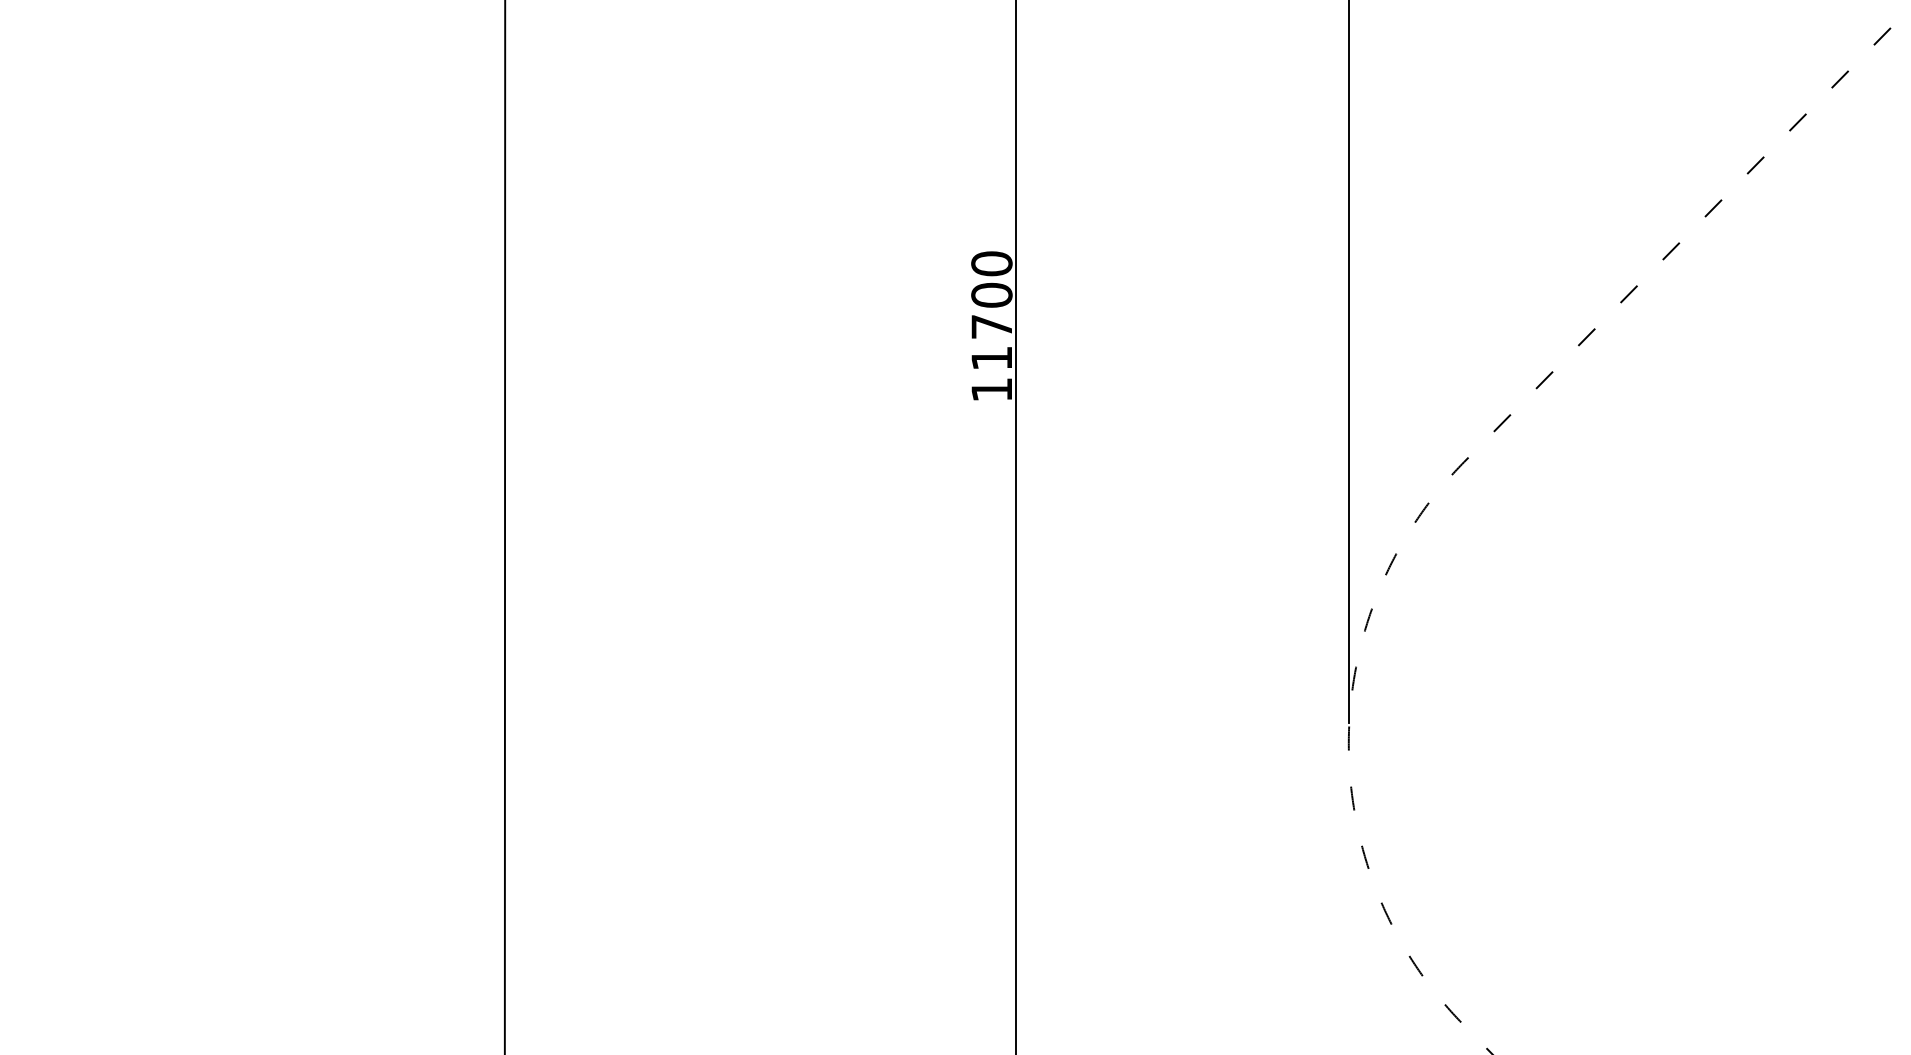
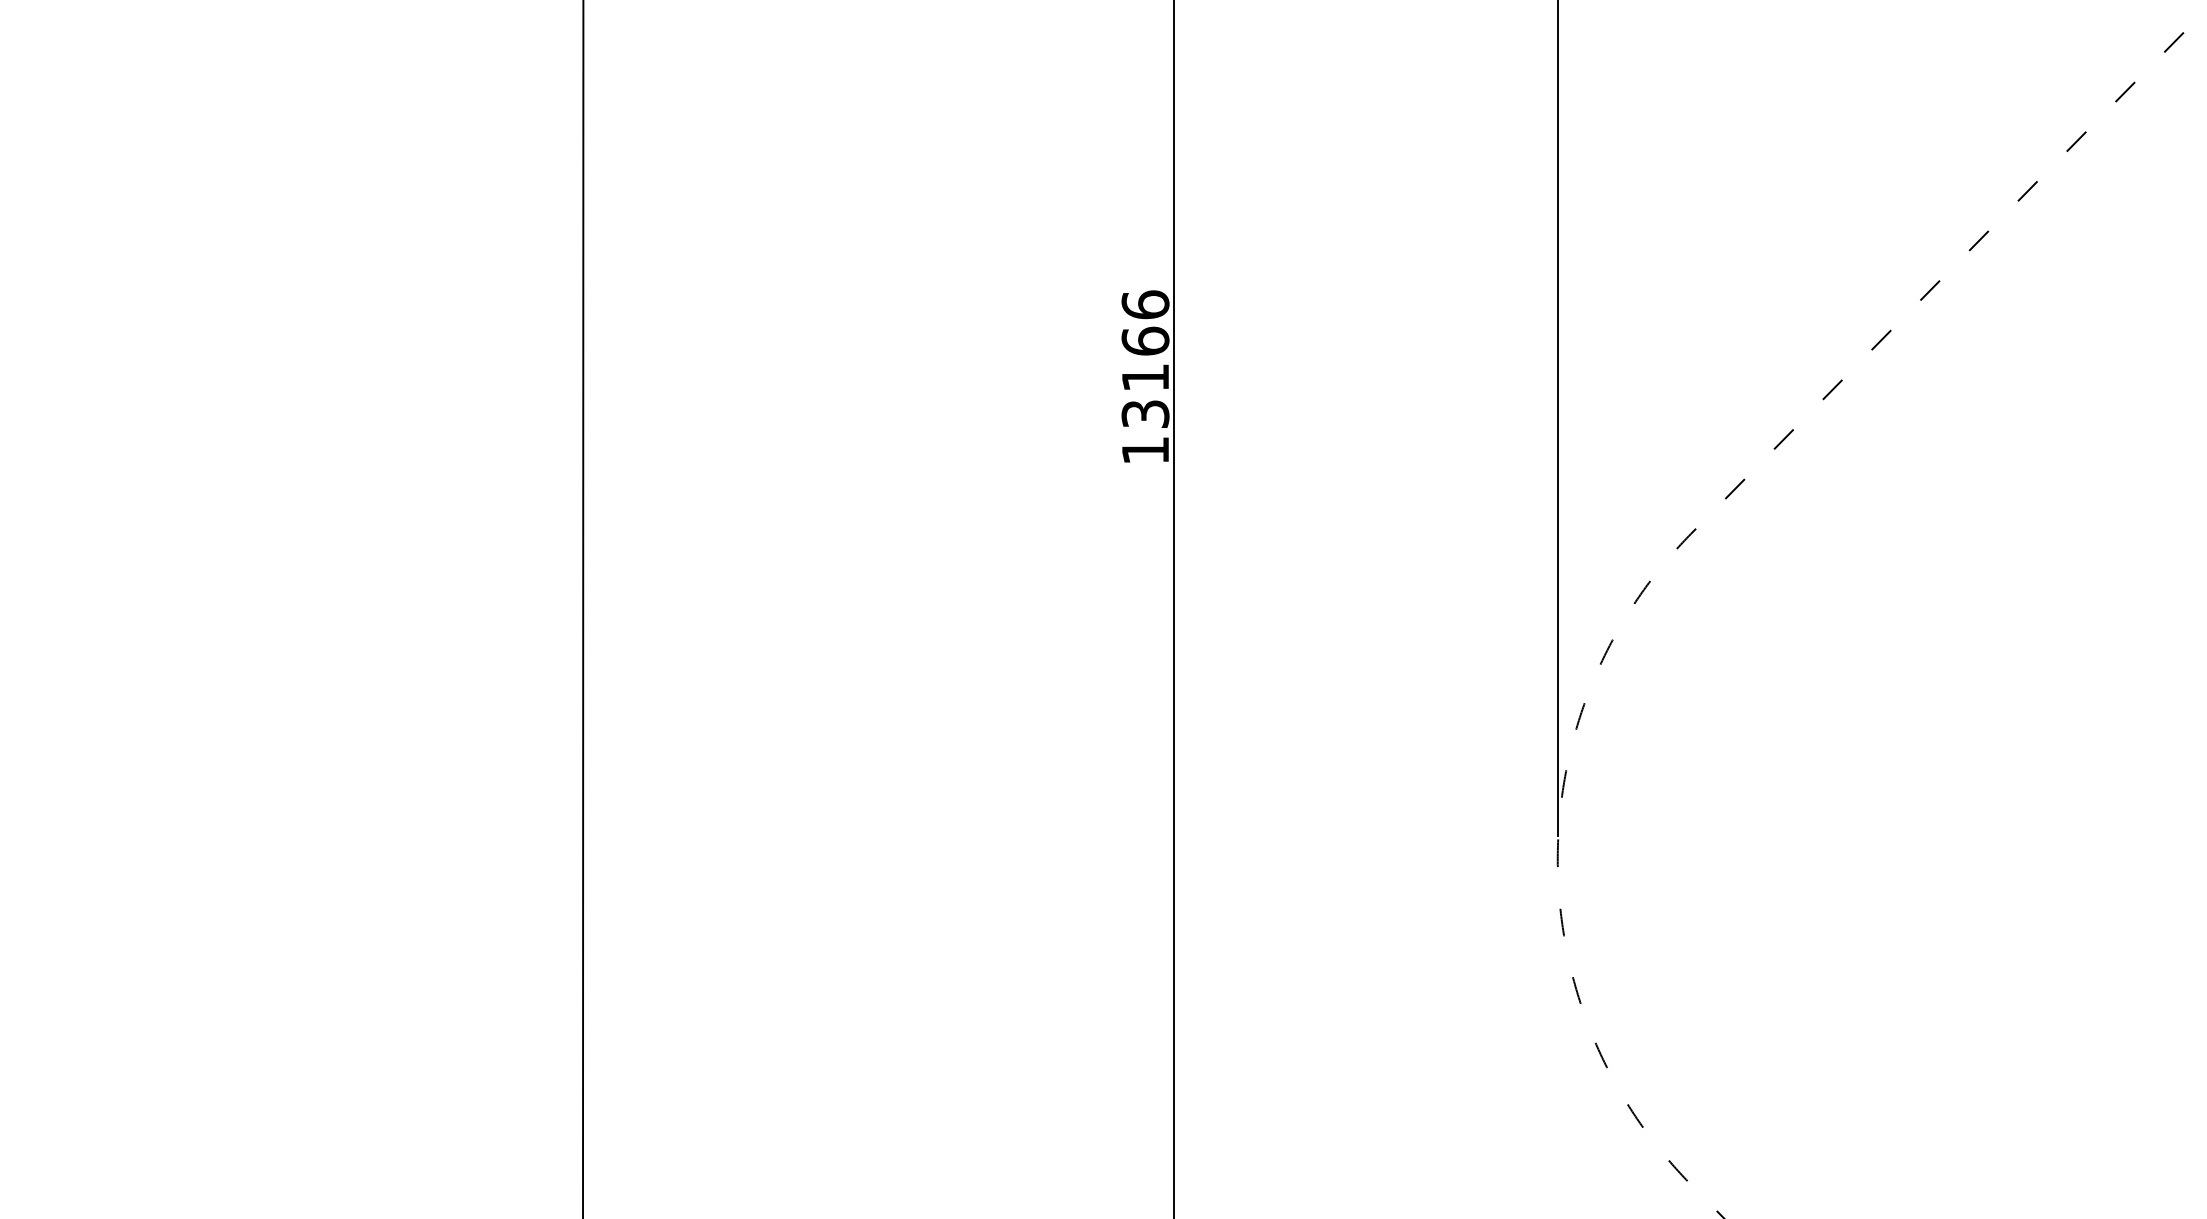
text: (991, 310) -> (1145, 358), 11700 -> 13166

